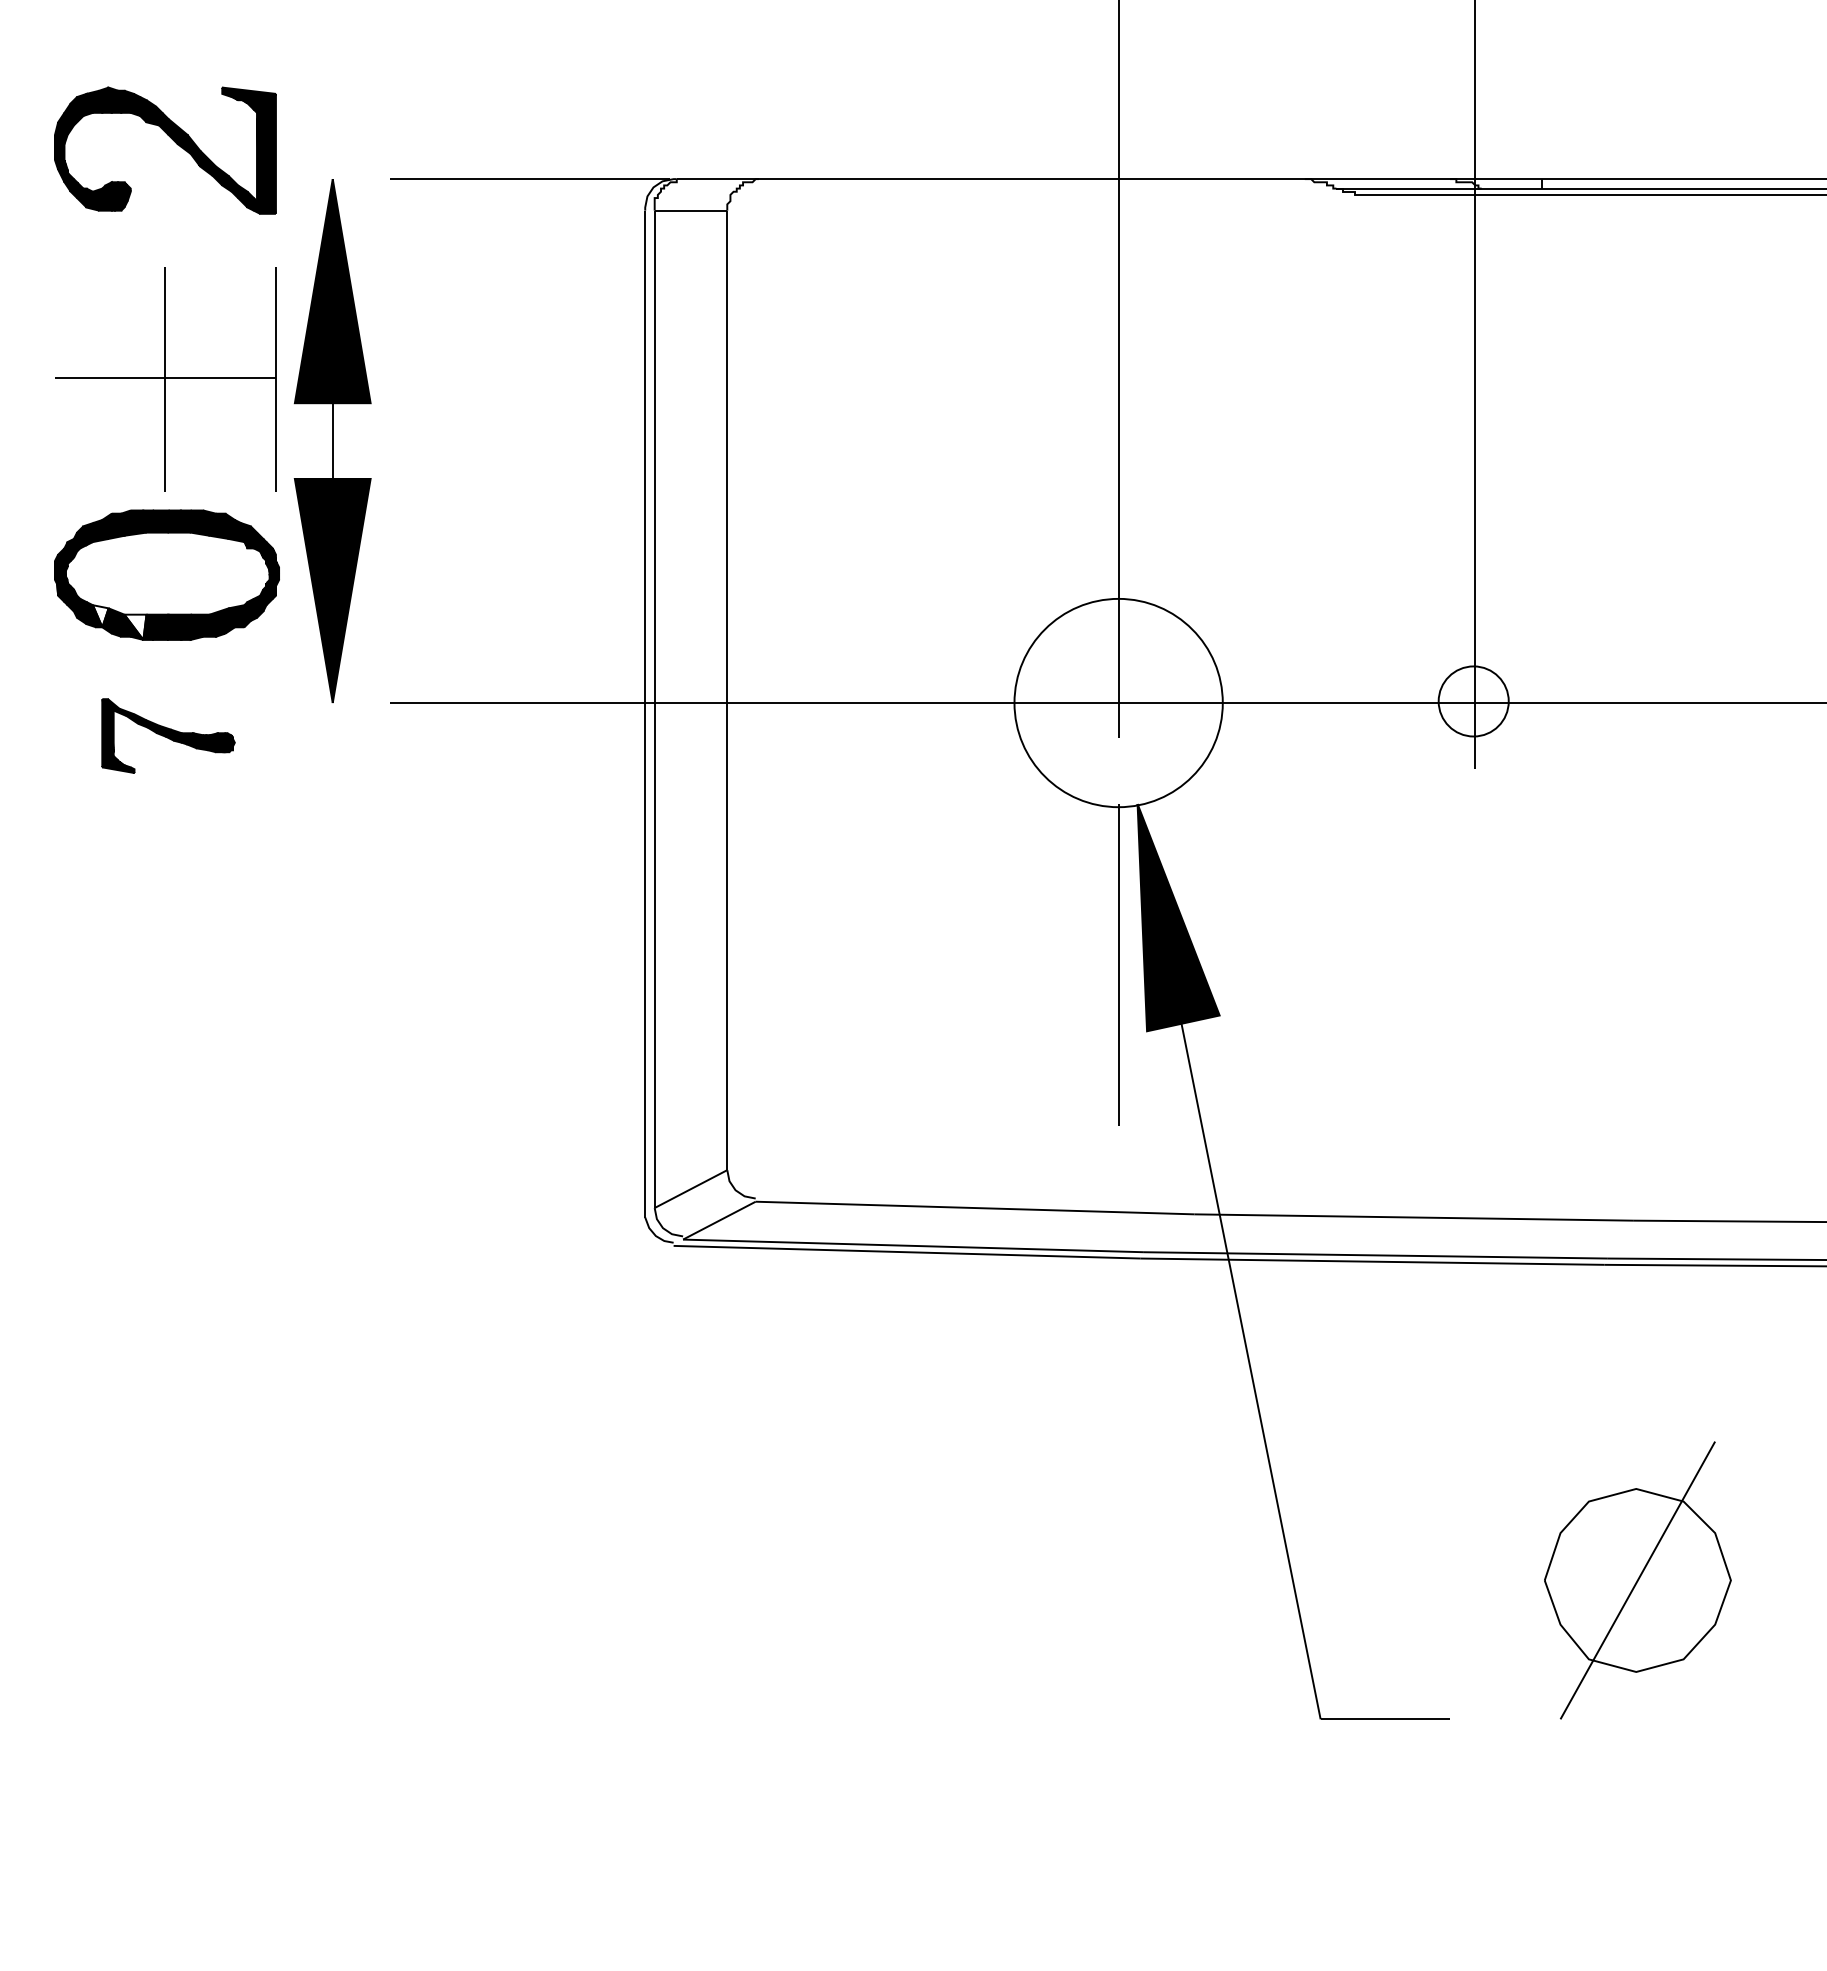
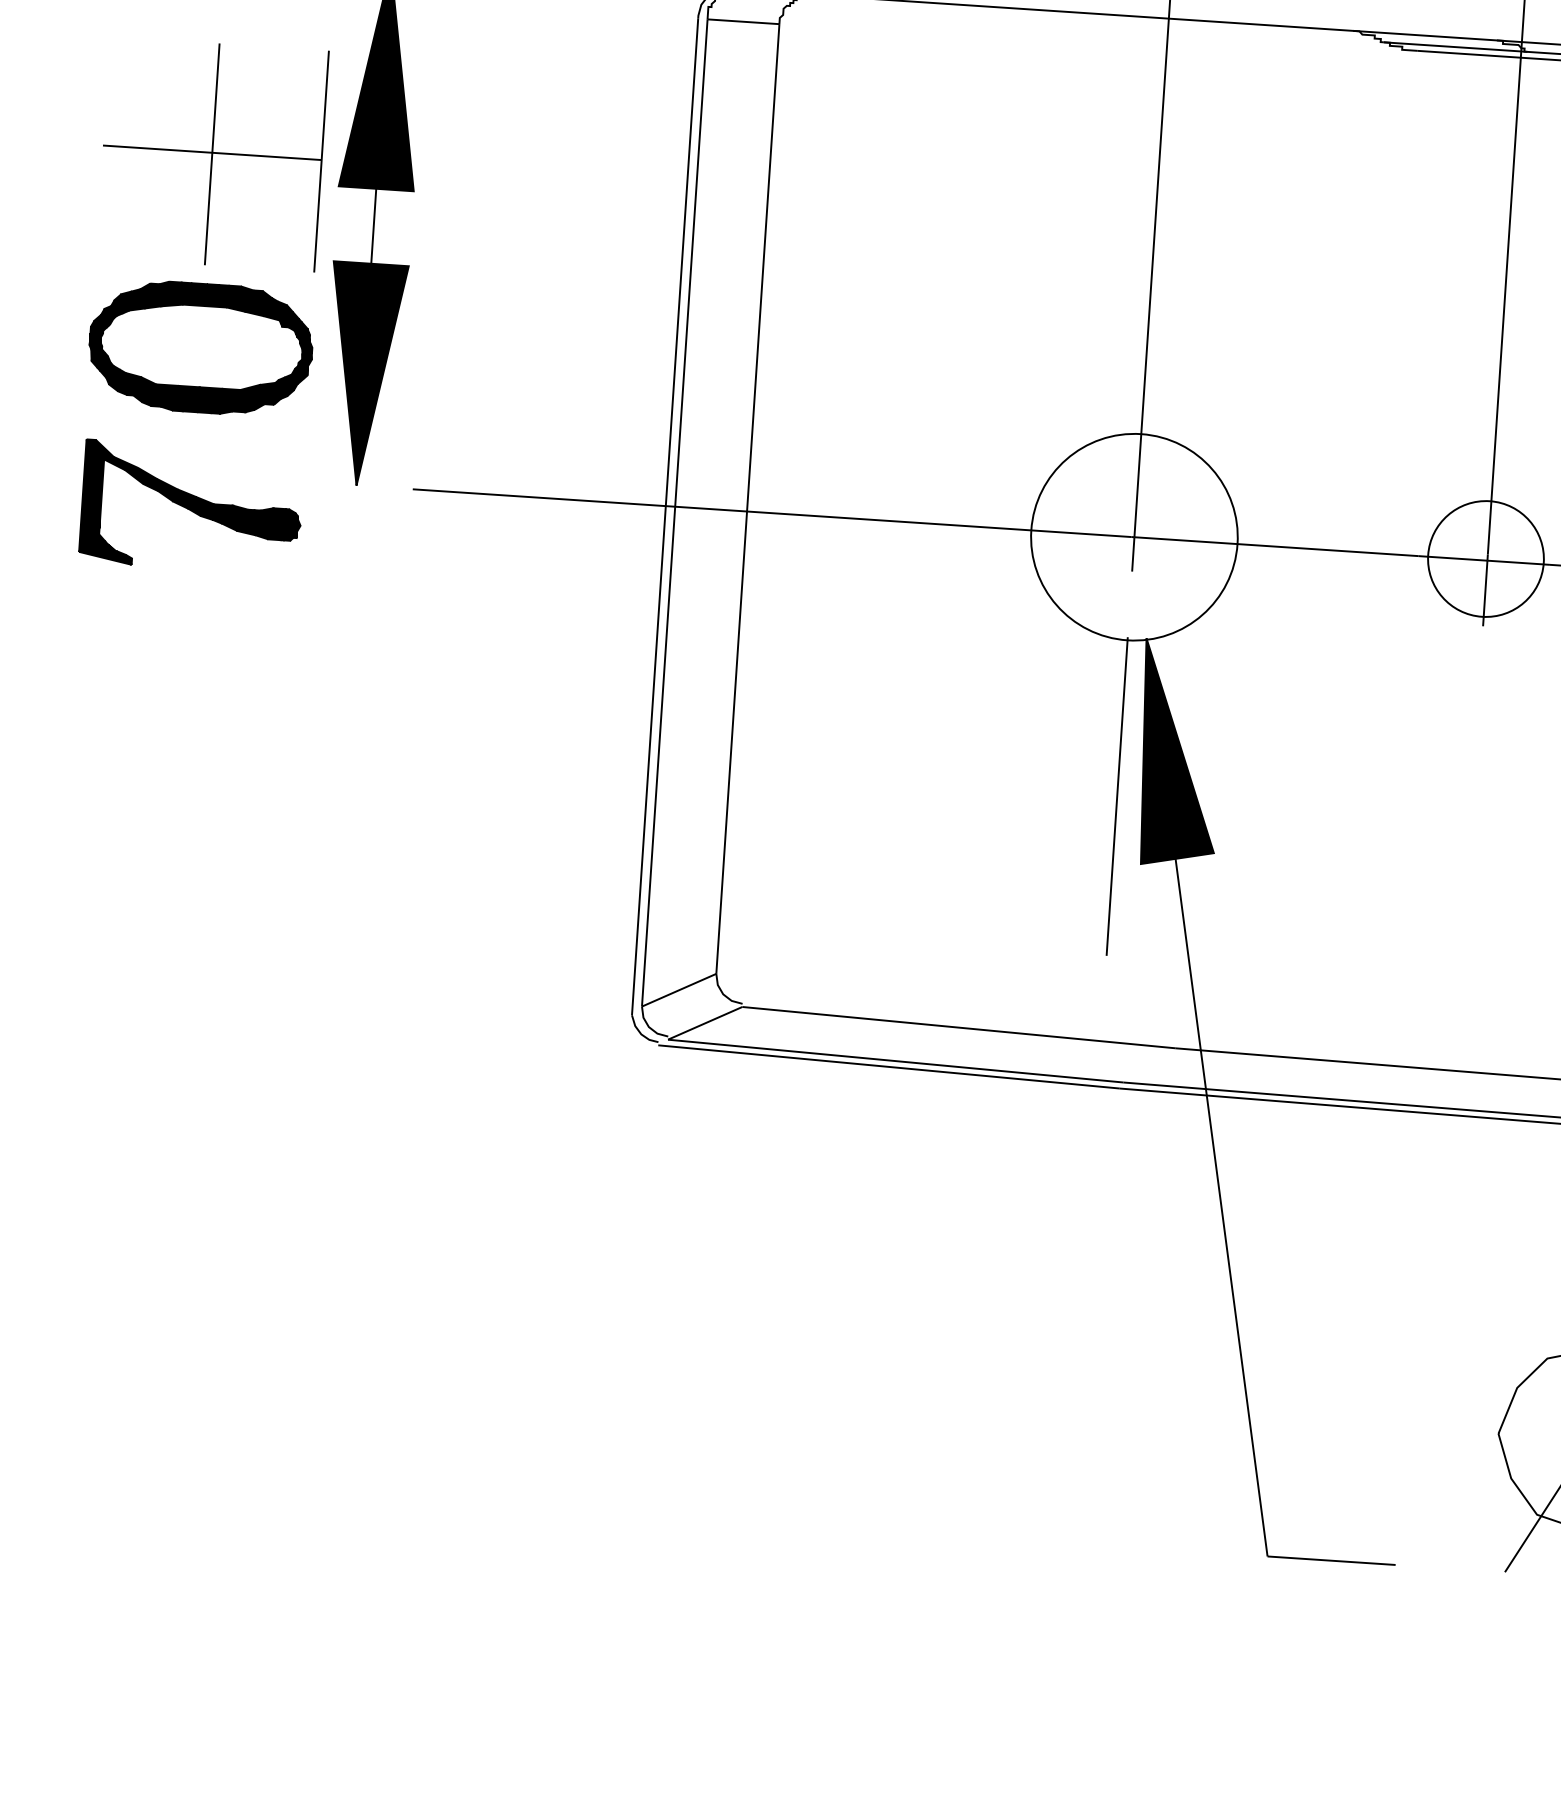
fill: (100, 616) -> (132, 384), added
fill: (135, 626) -> (166, 396), added
circle: (1473, 701) -> (1485, 559), size x1.67
part: (168, 735) -> (191, 506), size x1.67

